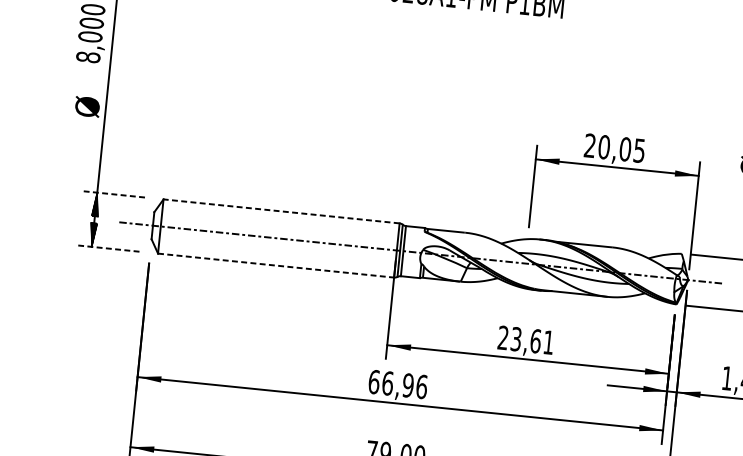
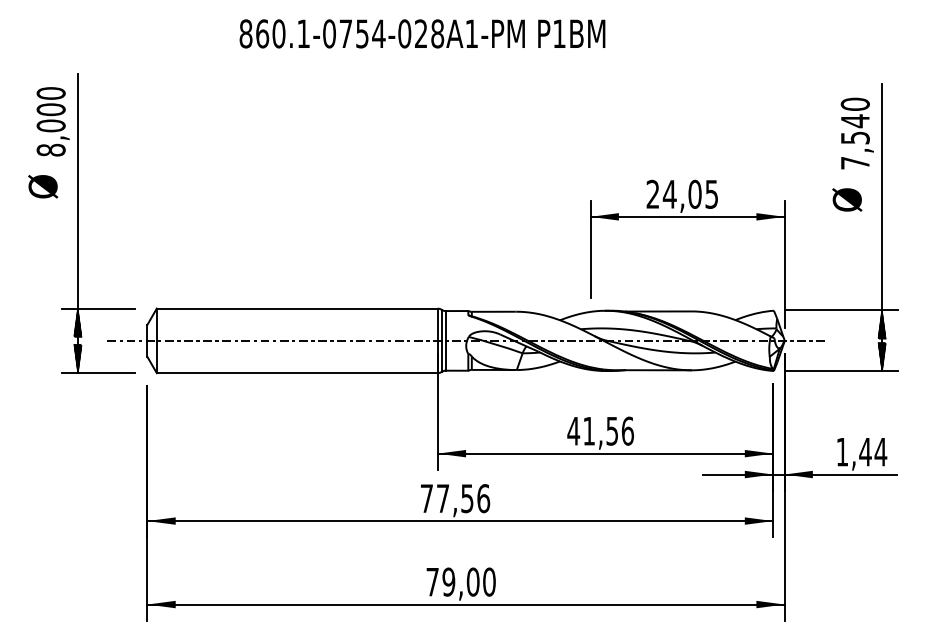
text: (87, 106) -> (43, 186), moved
text: (604, 146) -> (669, 193), 20,05 -> 24,05
line: (113, 194) -> (97, 308), dashed -> solid
line: (281, 211) -> (297, 308), dashed -> solid
line: (108, 248) -> (97, 373), dashed -> solid
line: (276, 265) -> (297, 373), dashed -> solid
text: (525, 339) -> (600, 430), 23,61 -> 41,56
text: (390, 383) -> (446, 498), 66,96 -> 77,56

